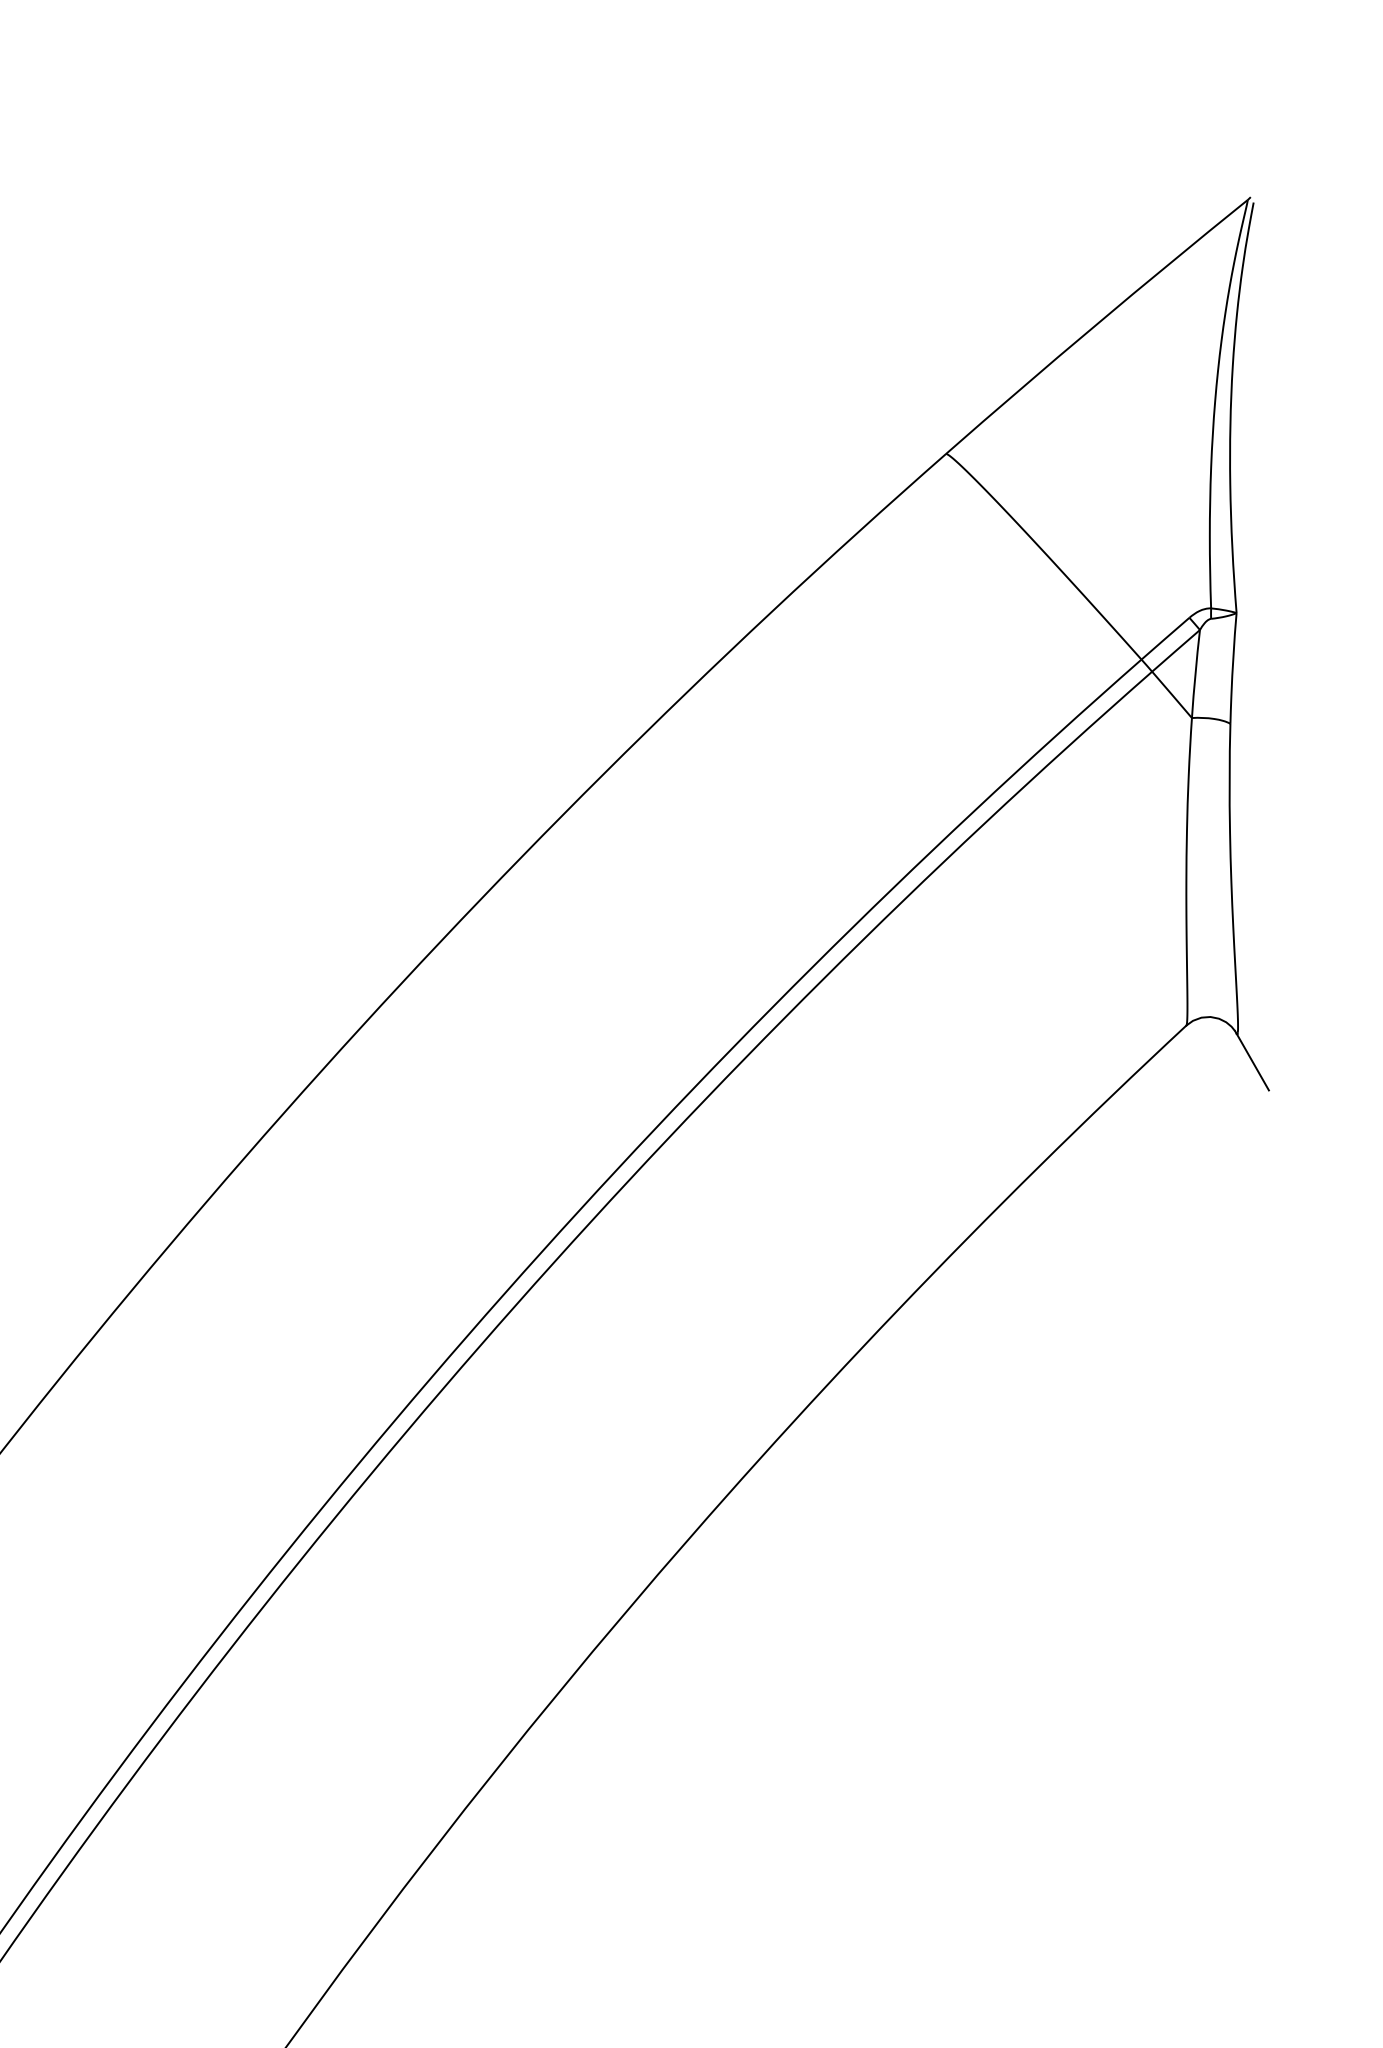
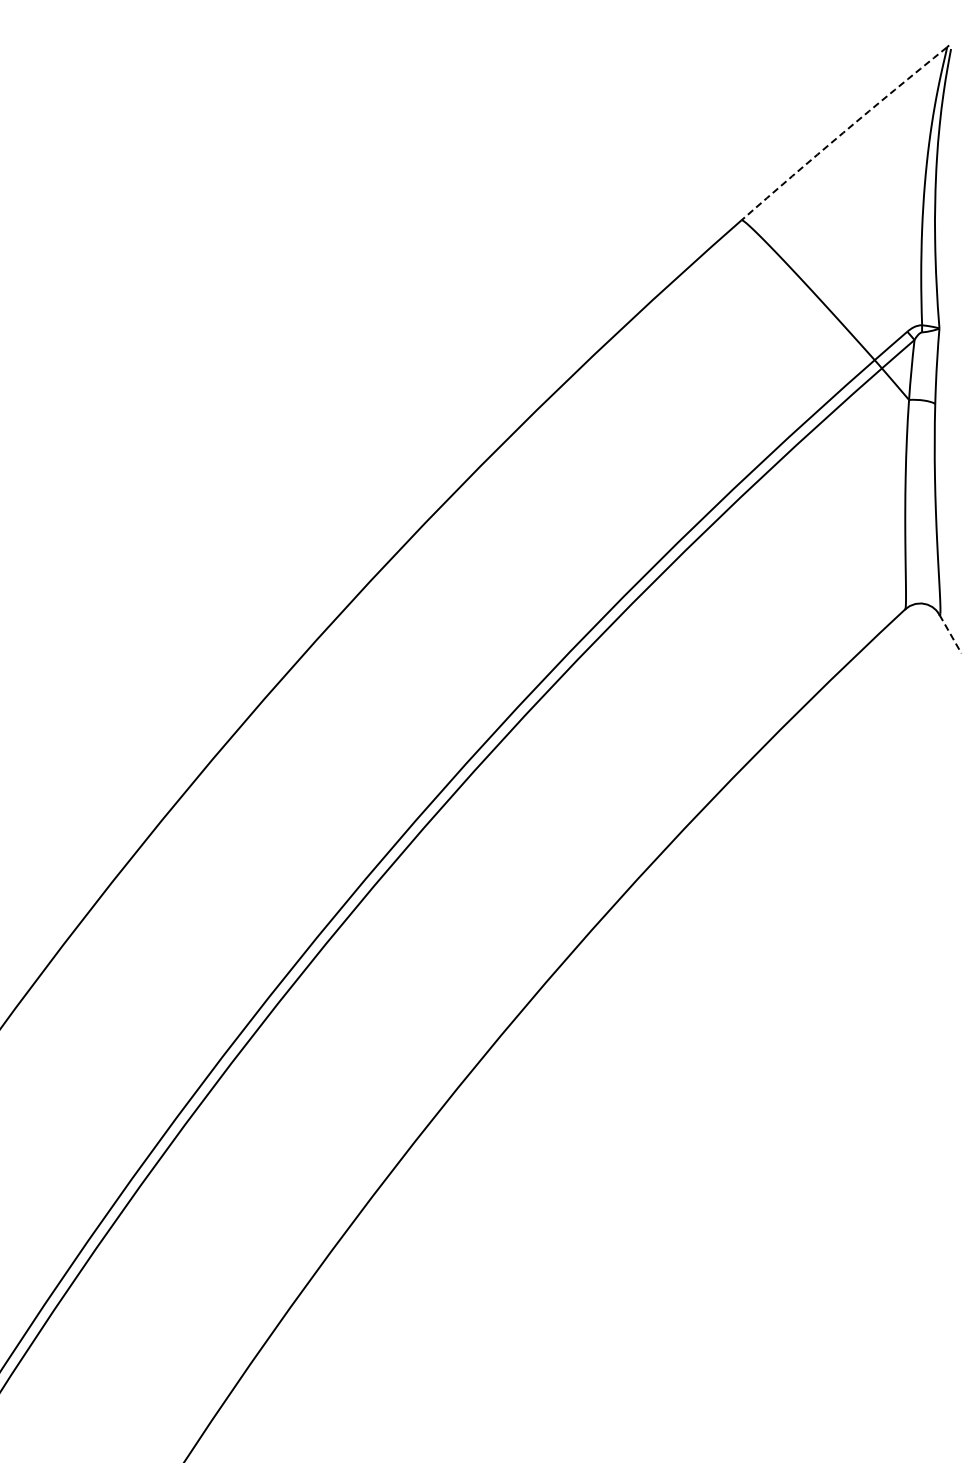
arc: (1095, 325) -> (843, 132), solid -> dashed
line: (1252, 1062) -> (950, 634), solid -> dashed

